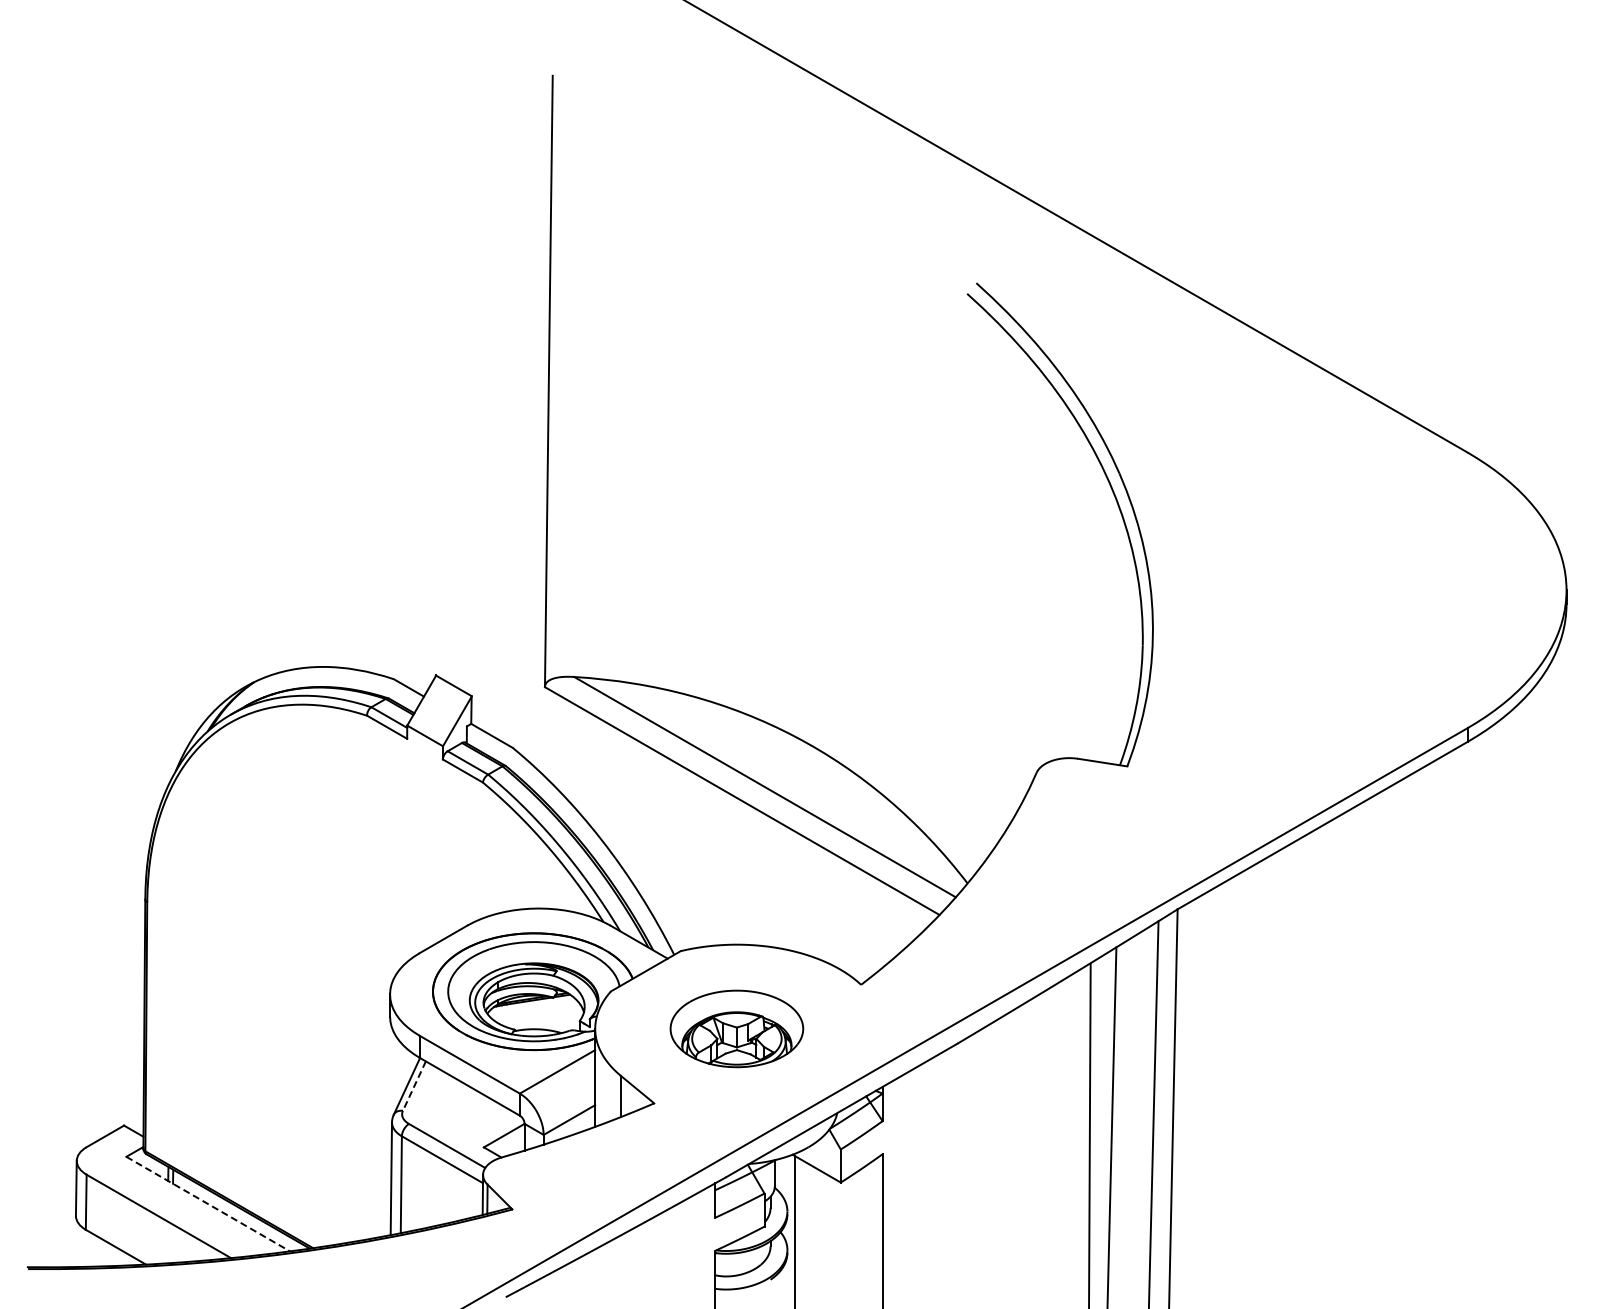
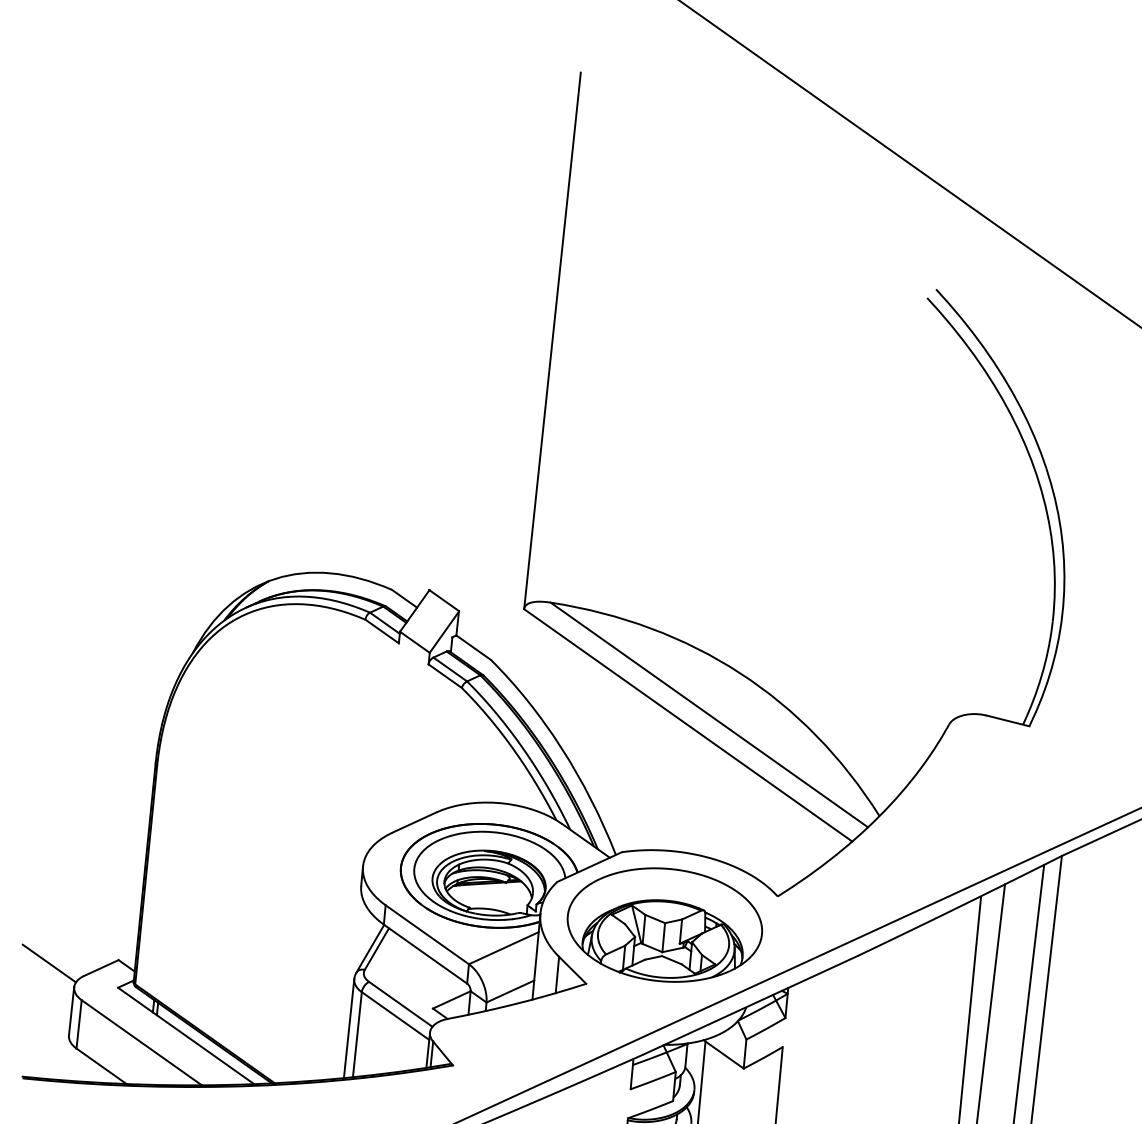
part: (736, 1028) -> (664, 924), size x1.67
line: (414, 1086) -> (376, 949), dashed -> solid
line: (46, 1136) -> (49, 963), added
line: (208, 1204) -> (186, 1036), dashed -> solid

